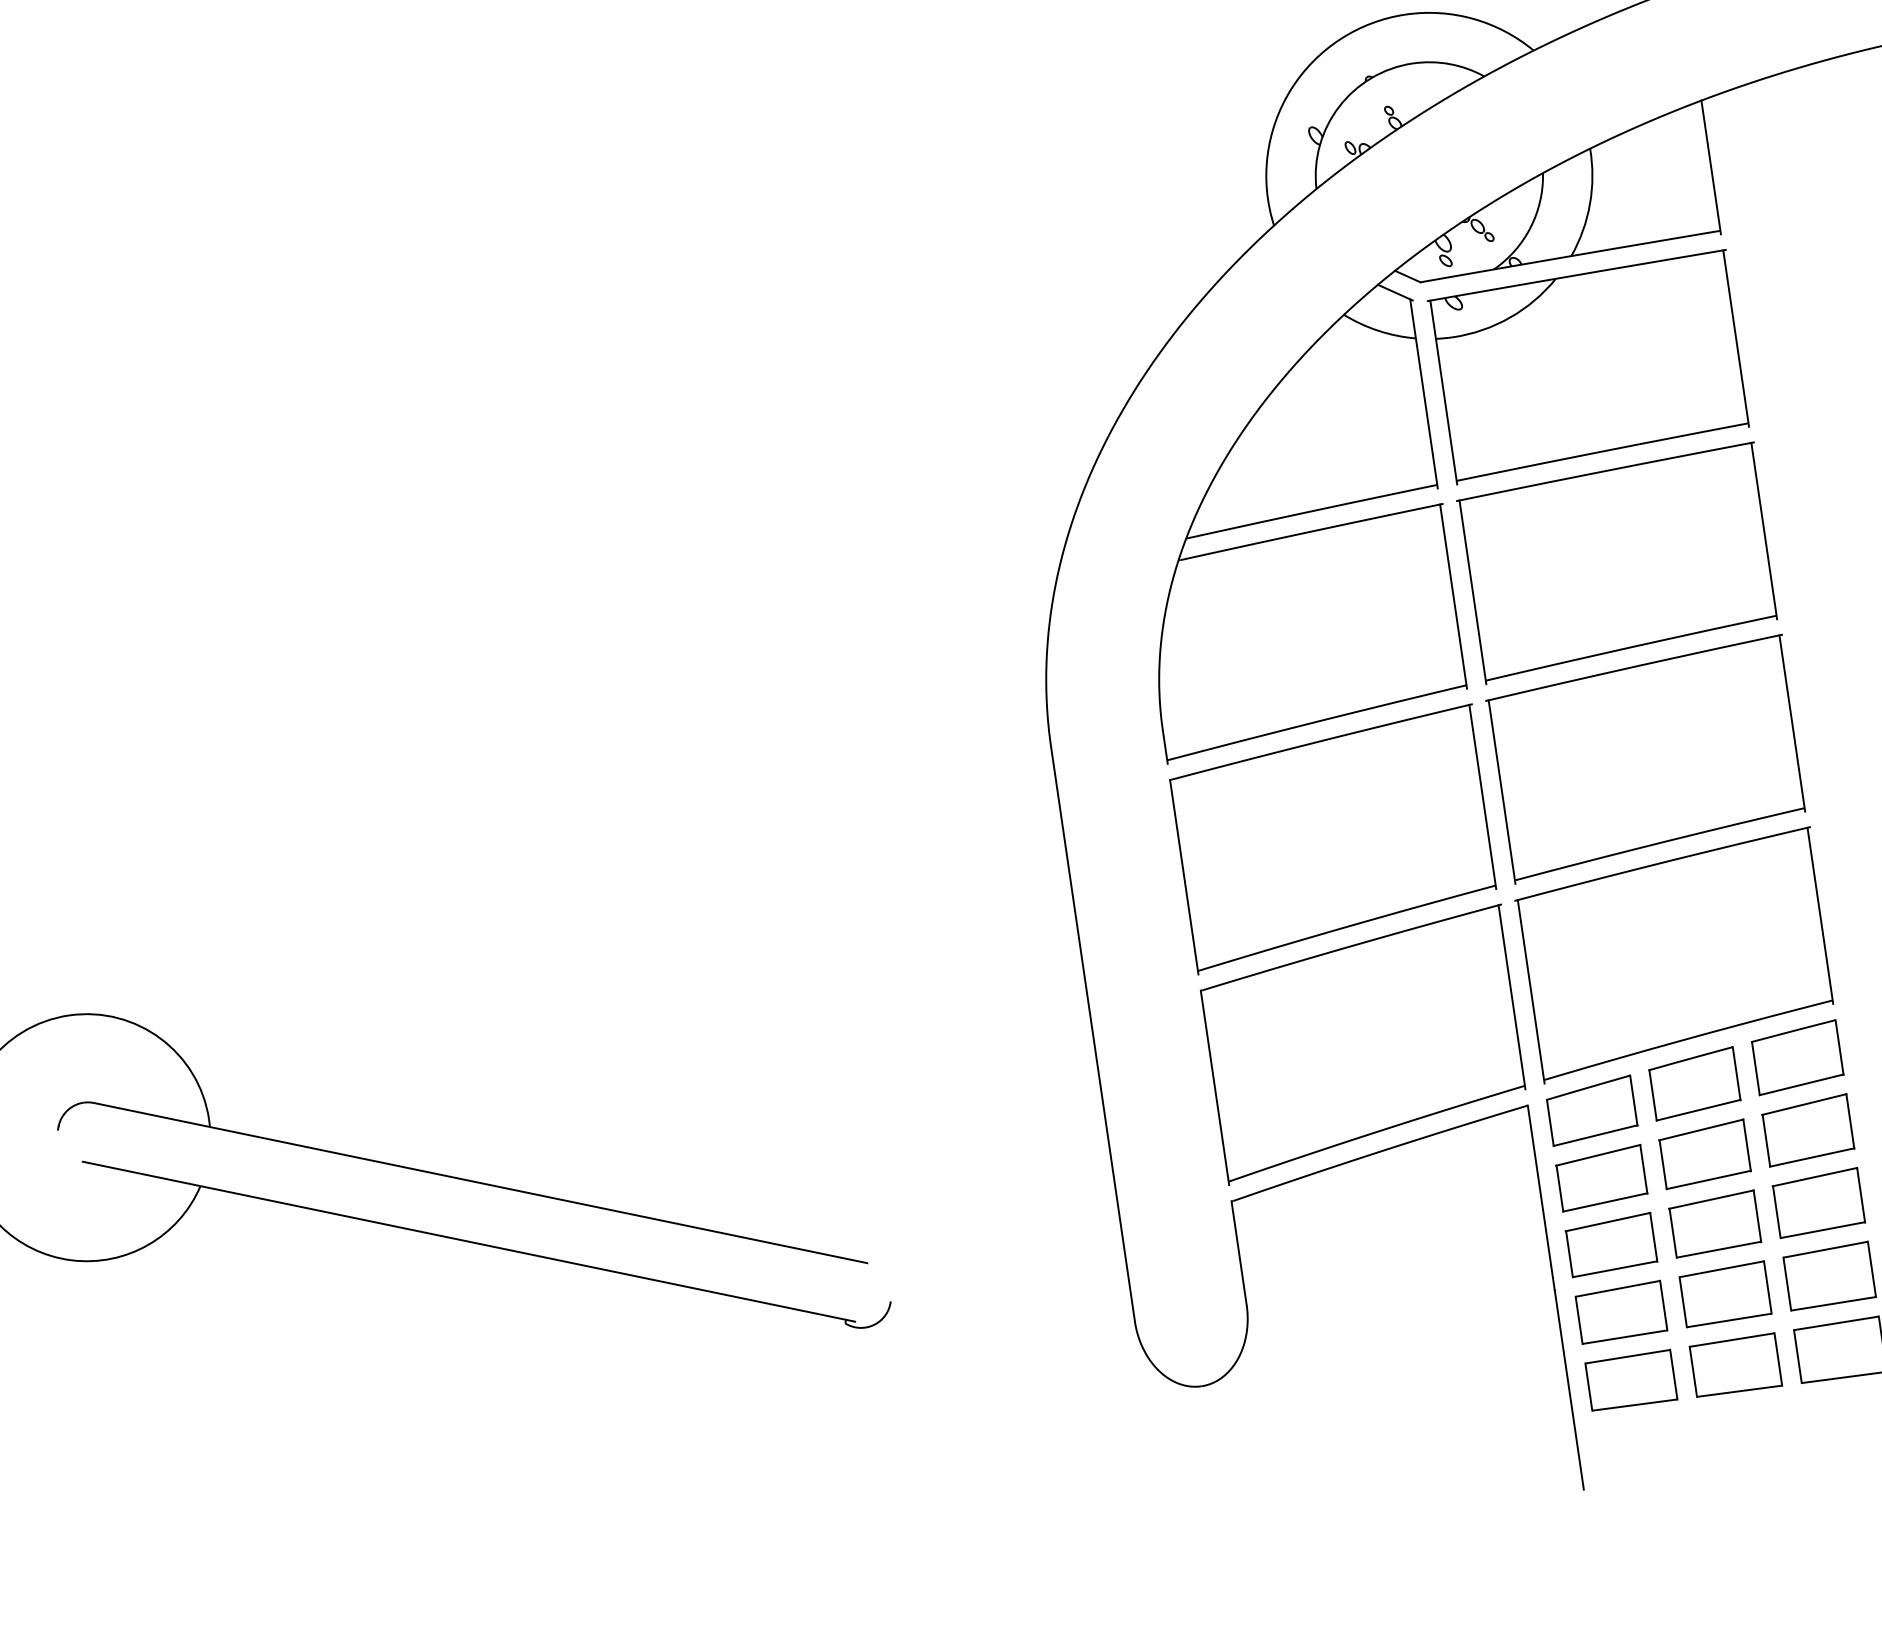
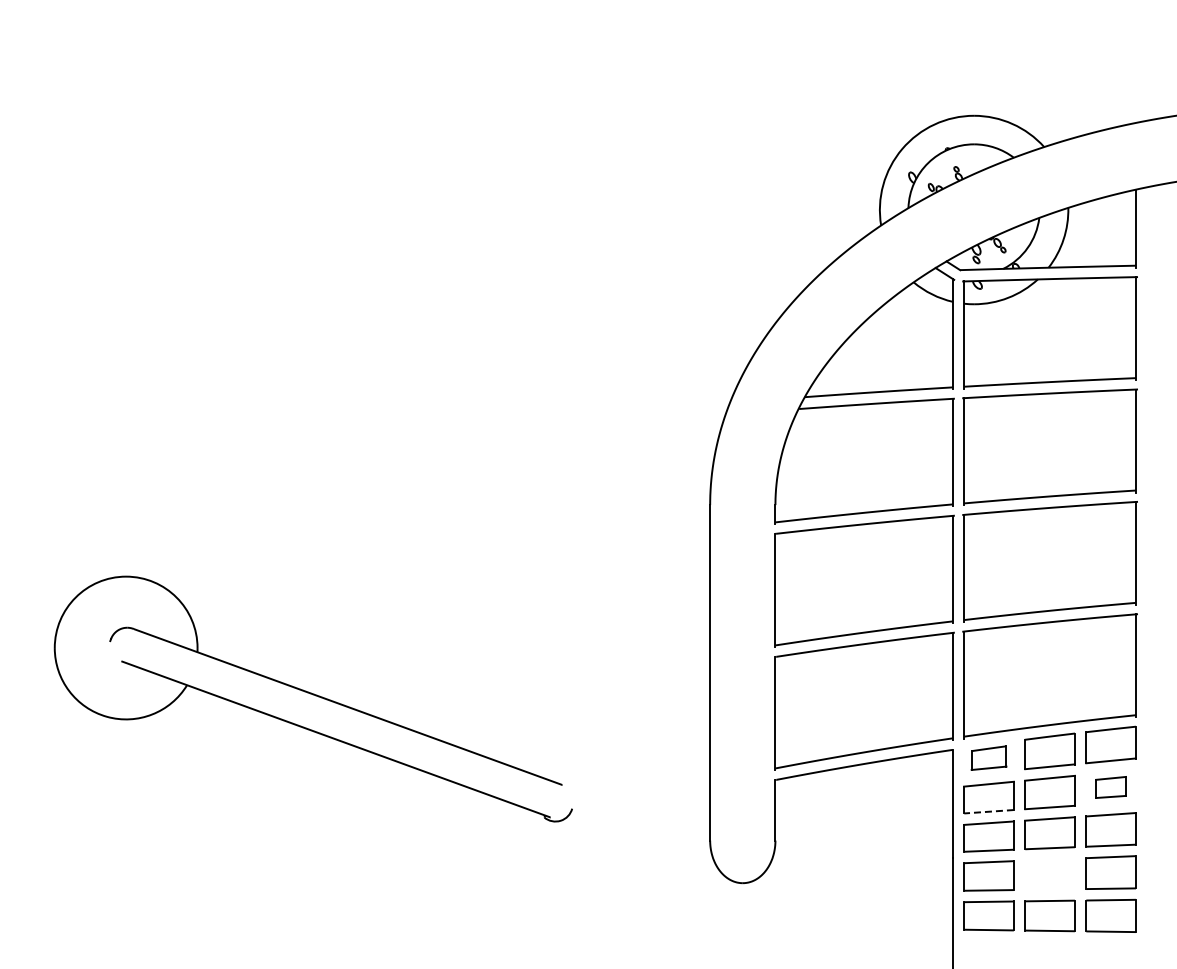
part: (1590, 1109) -> (988, 757), size x0.7
part: (1807, 1130) -> (1110, 787), size x0.6
line: (1605, 1201) -> (989, 811), solid -> dashed
part: (1724, 1293) -> (1049, 873), removed

